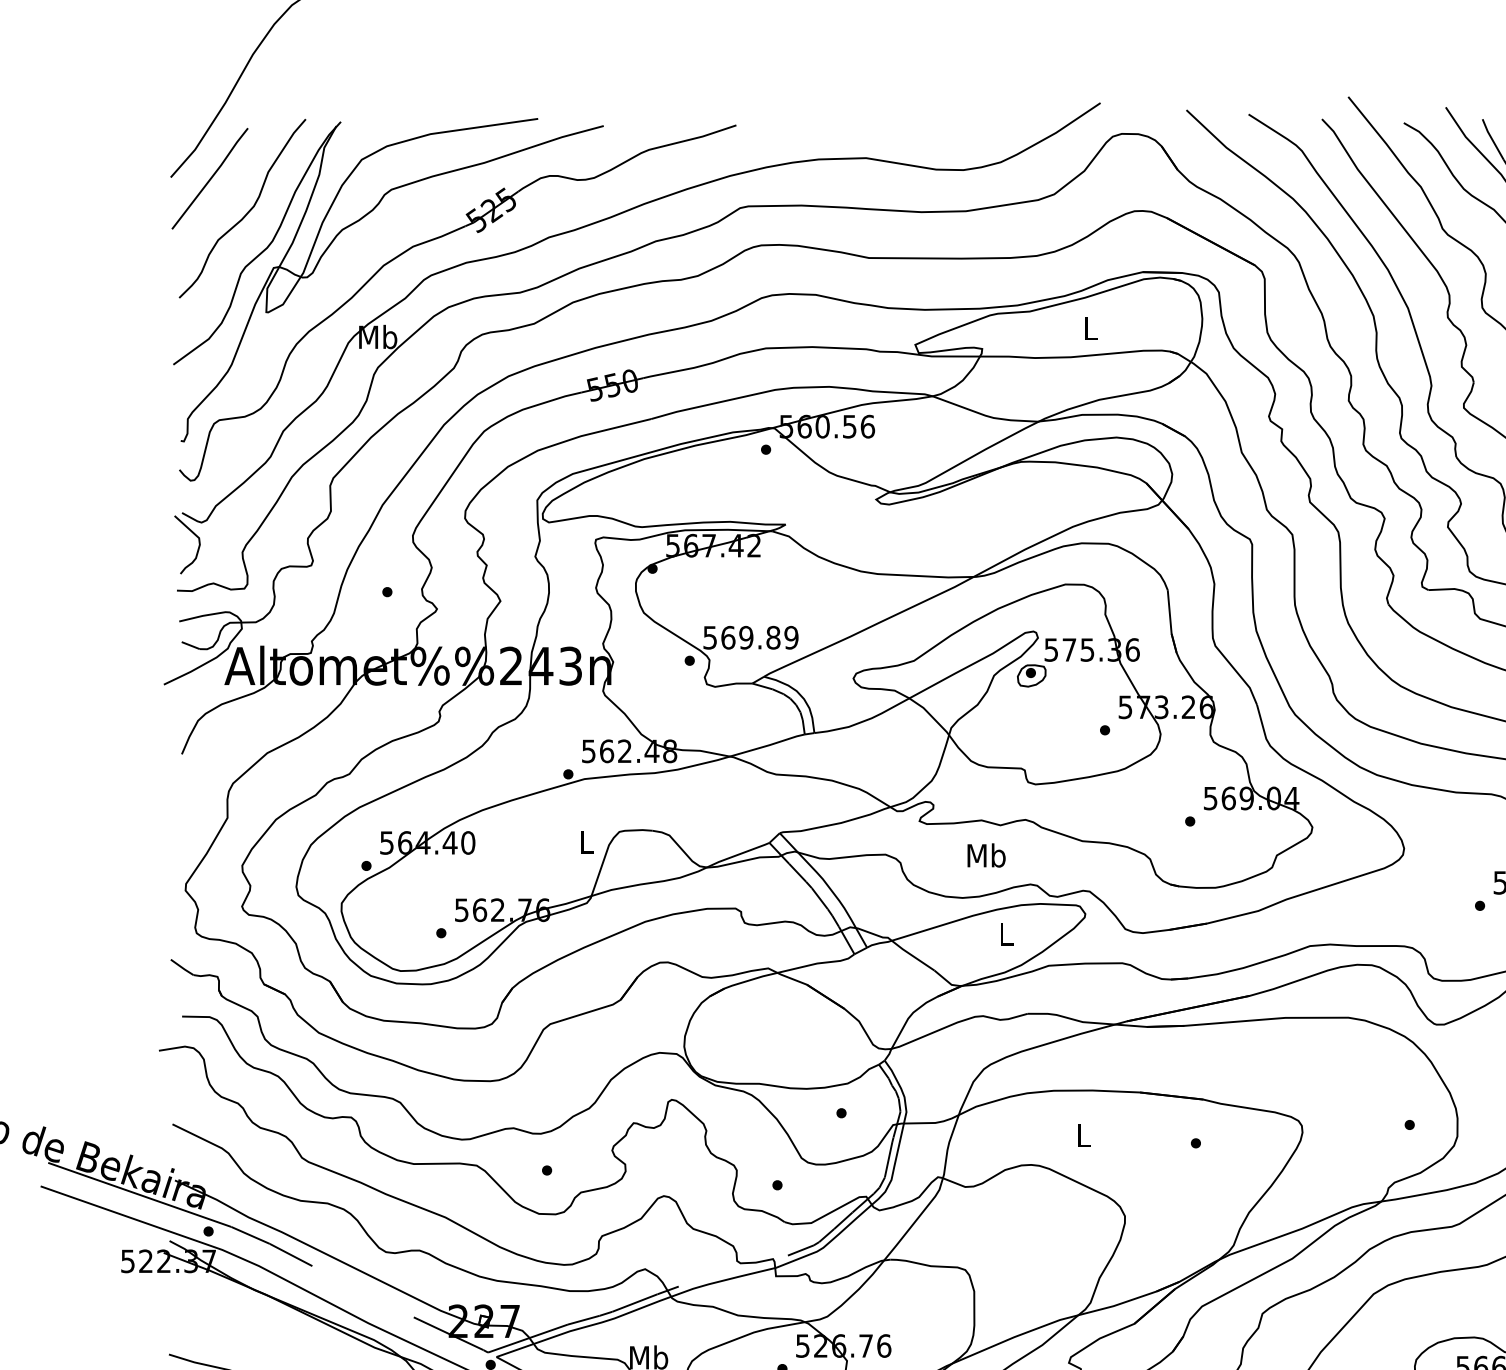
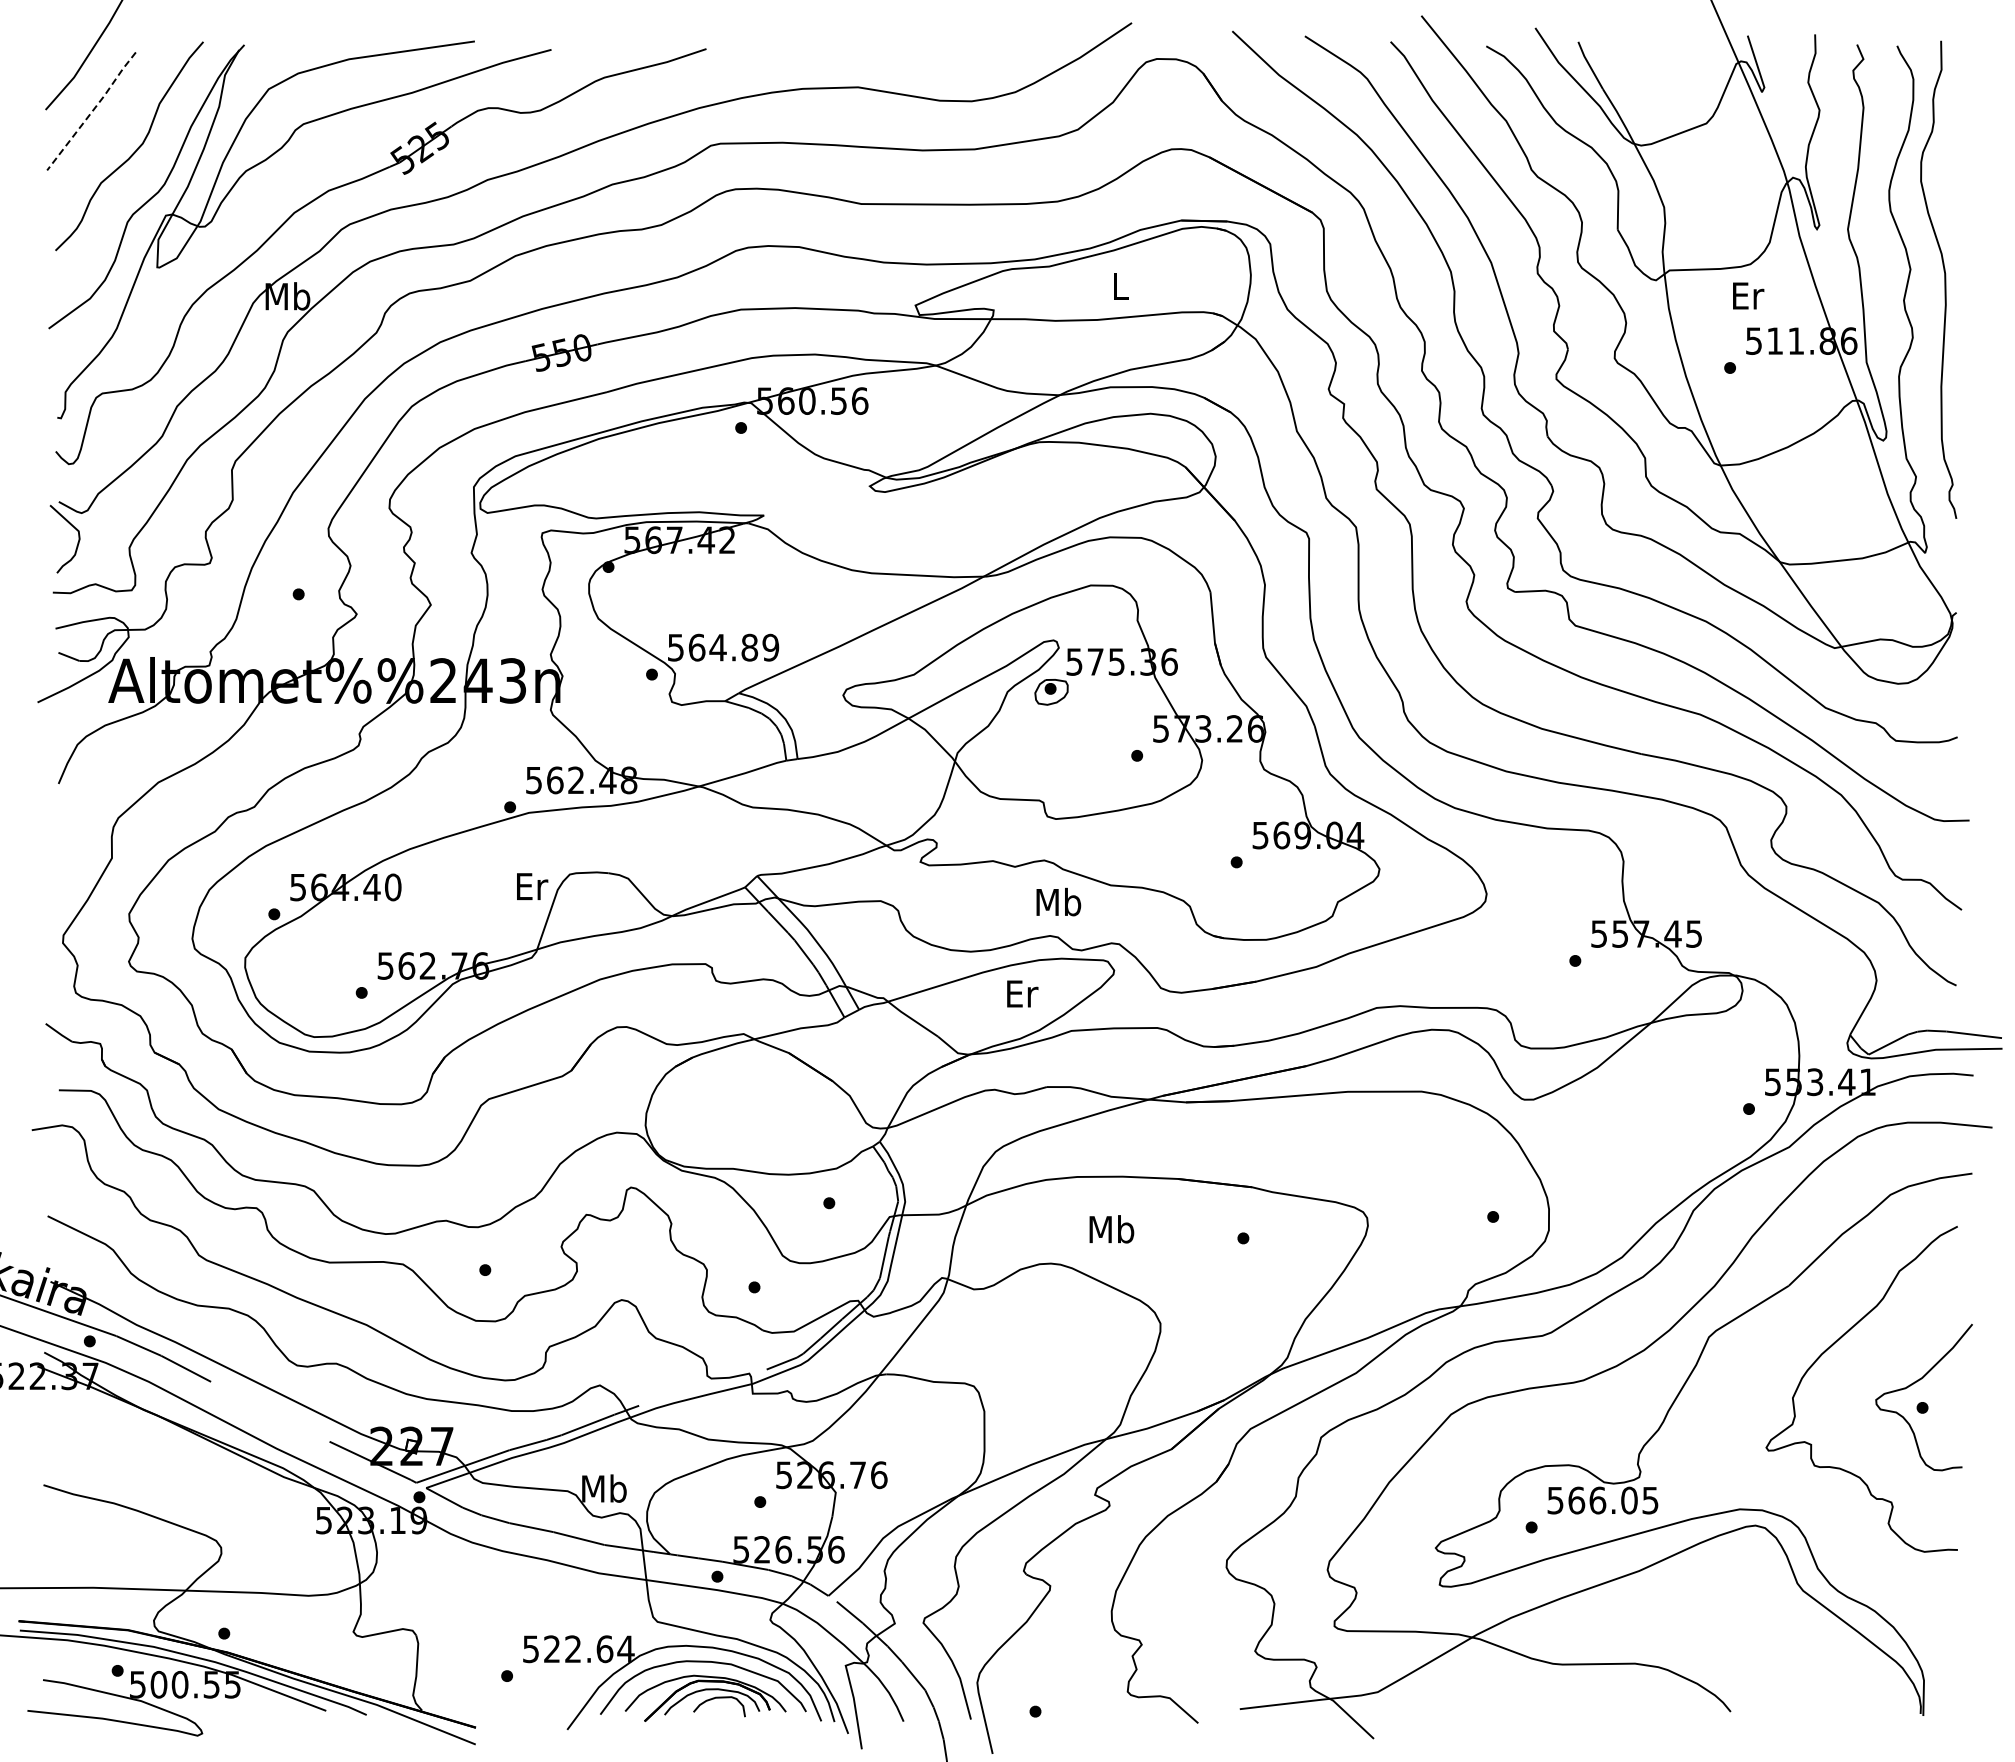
line: (210, 178) -> (92, 111), solid -> dashed
text: (745, 637) -> (717, 647), 569.89 -> 564.89
text: (587, 842) -> (532, 886), L -> Er
text: (986, 854) -> (1058, 901), moved
text: (1006, 933) -> (1022, 993), L -> Er
text: (1083, 1135) -> (1111, 1229), L -> Mb

